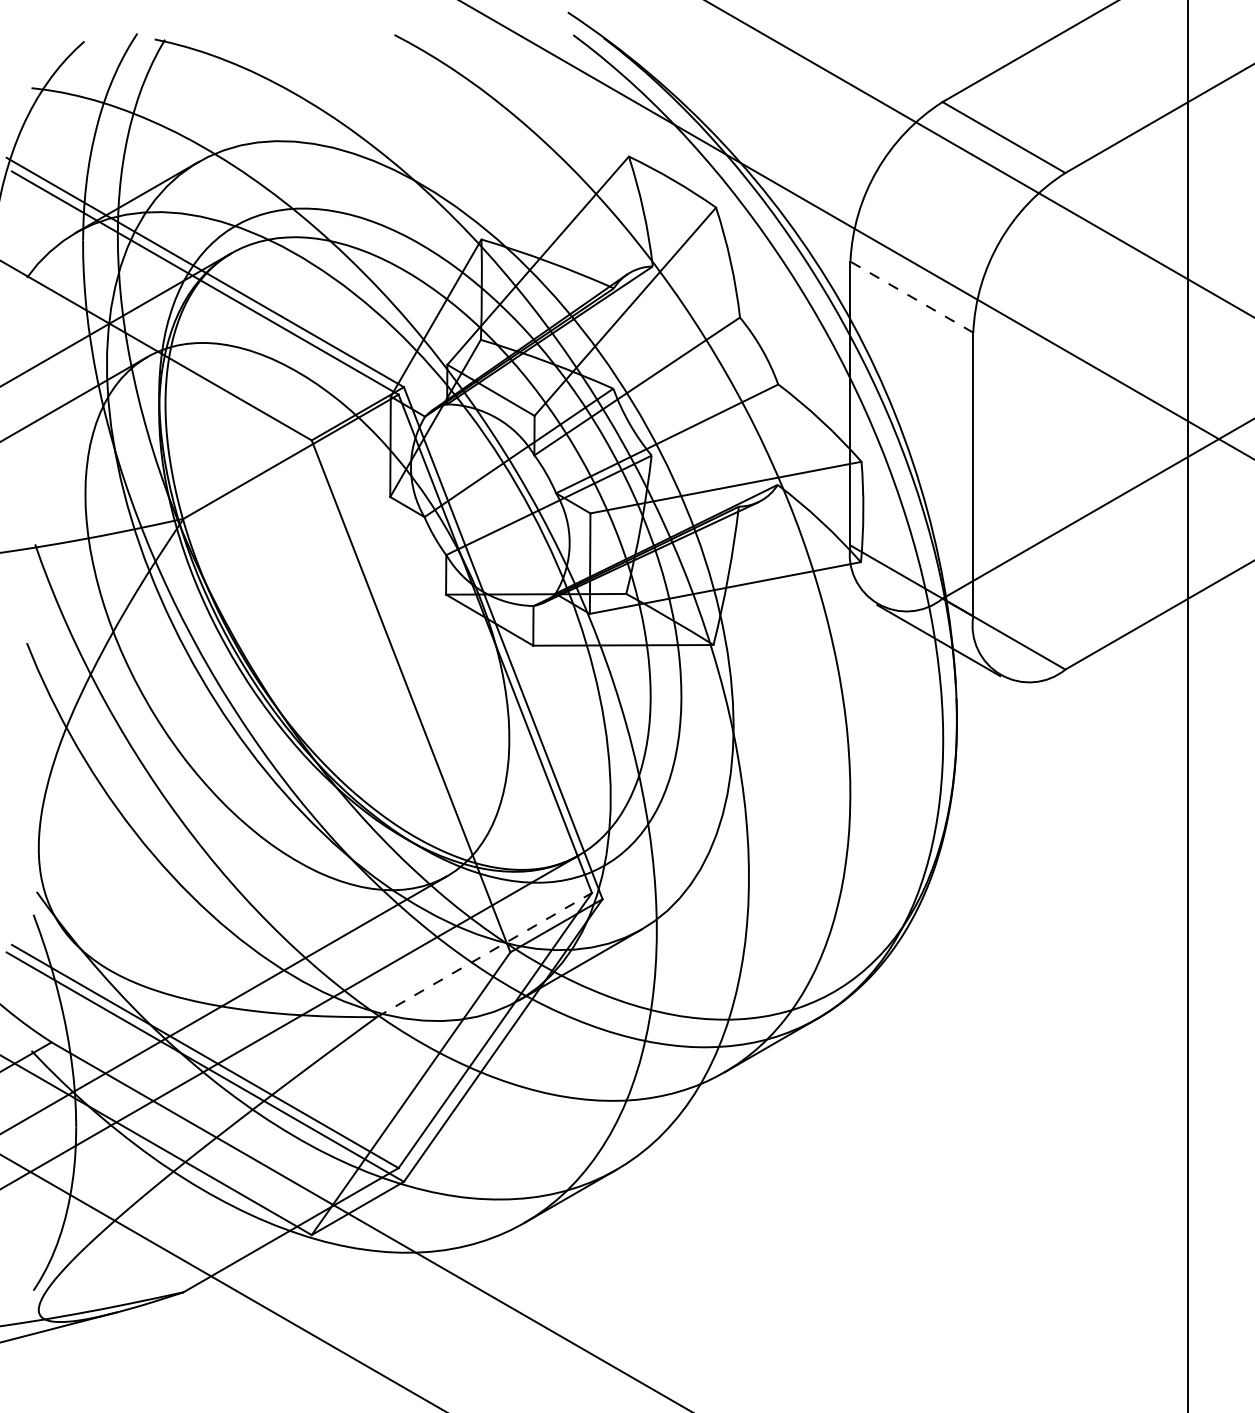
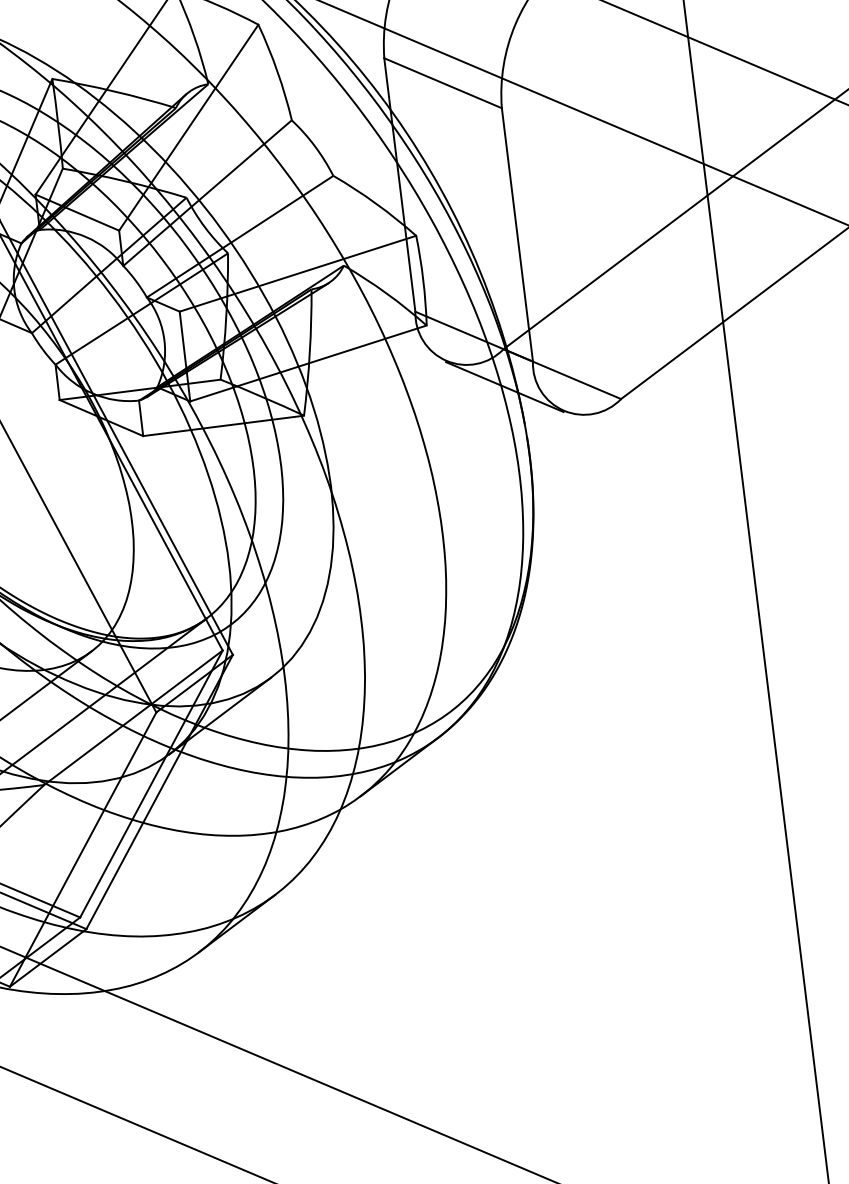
line: (911, 297) -> (442, 83), dashed -> solid
line: (484, 954) -> (133, 717), dashed -> solid

